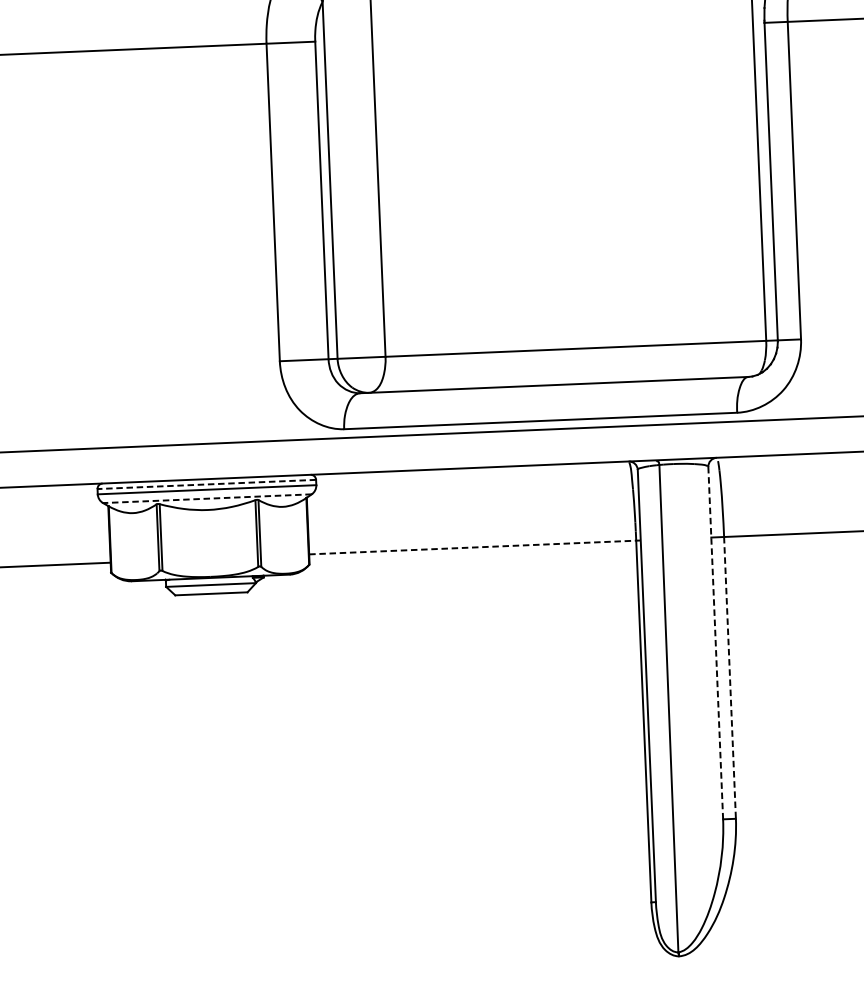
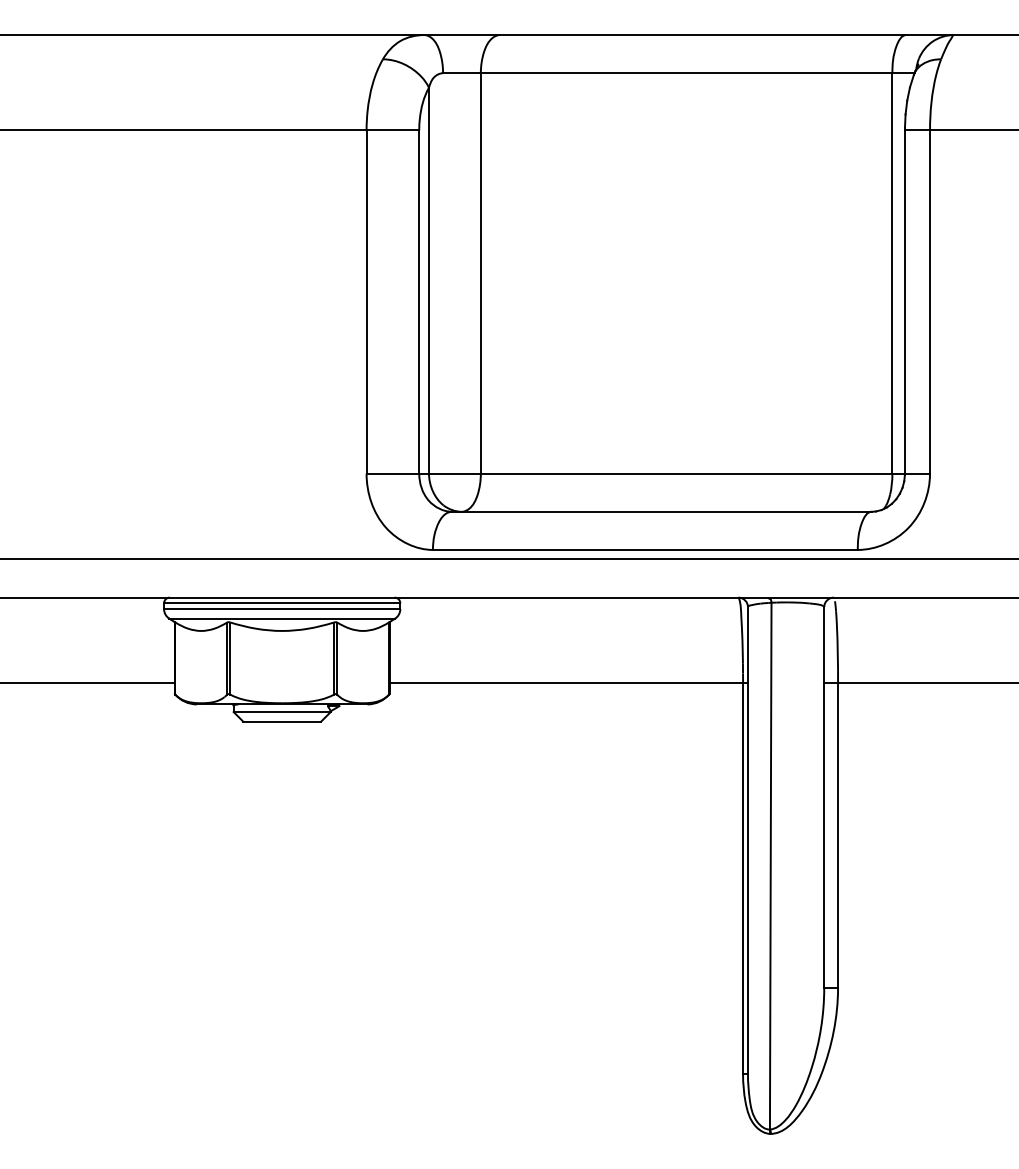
line: (206, 484) -> (281, 603), dashed -> solid
line: (207, 498) -> (282, 618), dashed -> solid
line: (475, 547) -> (569, 683), dashed -> solid
line: (716, 643) -> (824, 798), dashed -> solid
line: (730, 678) -> (838, 836), dashed -> solid

